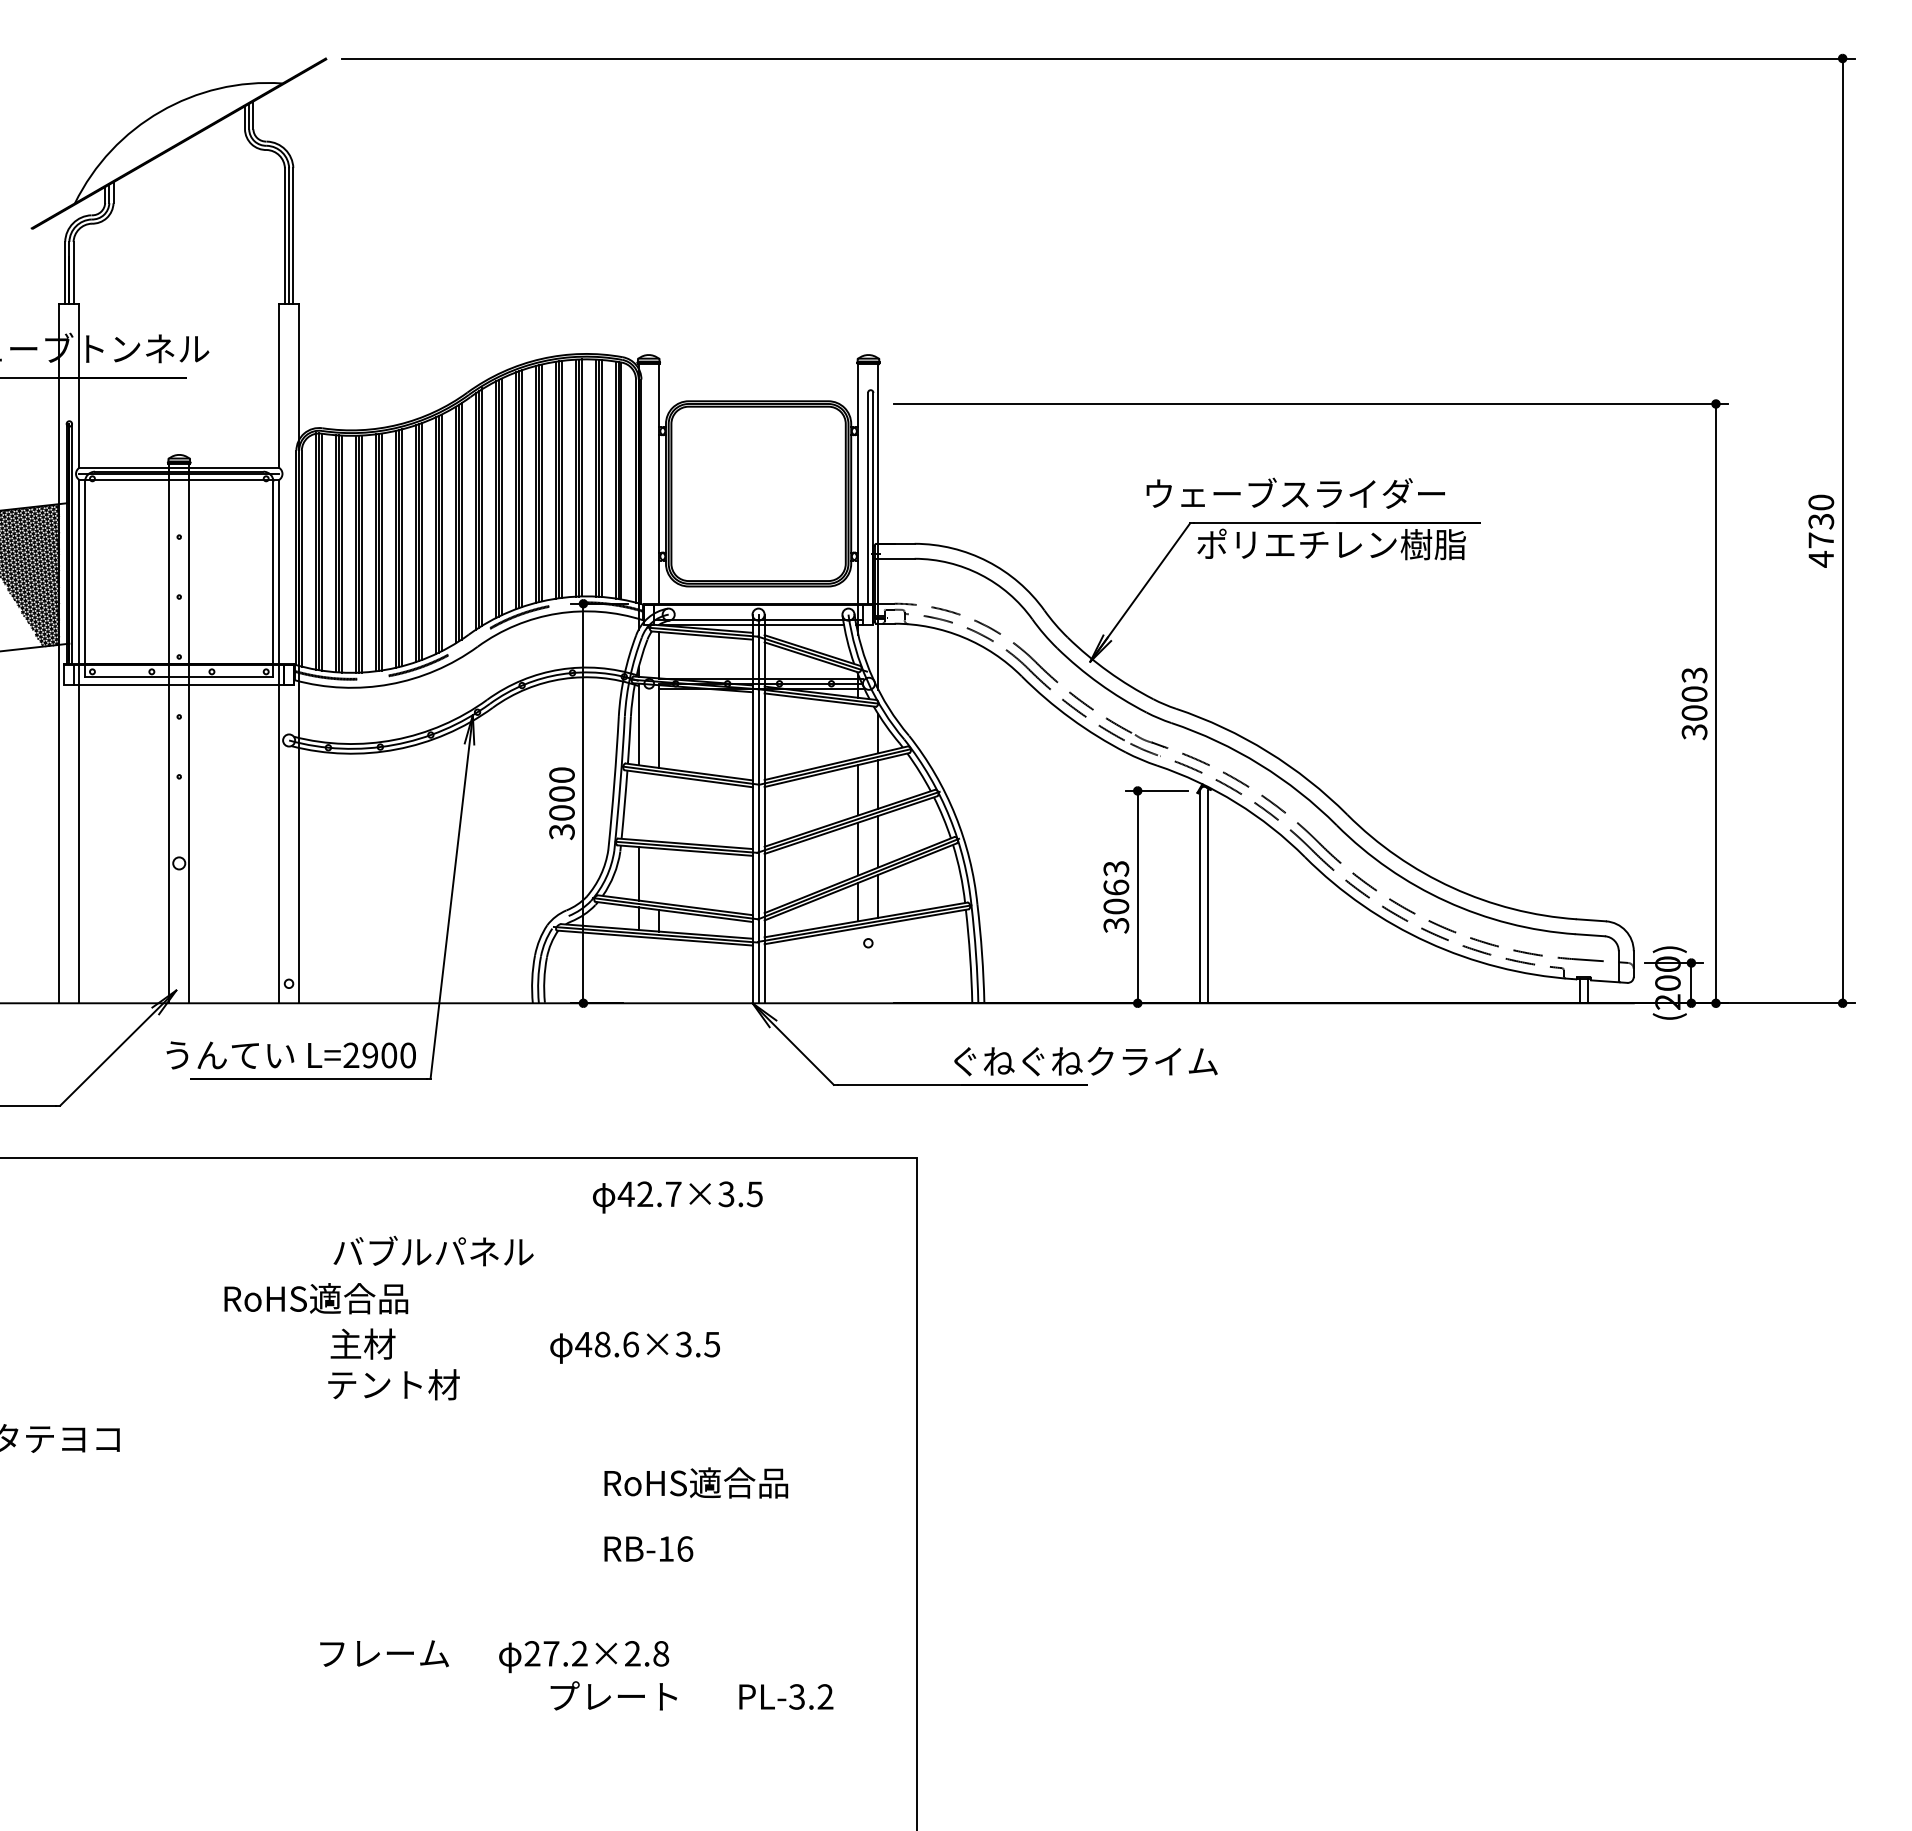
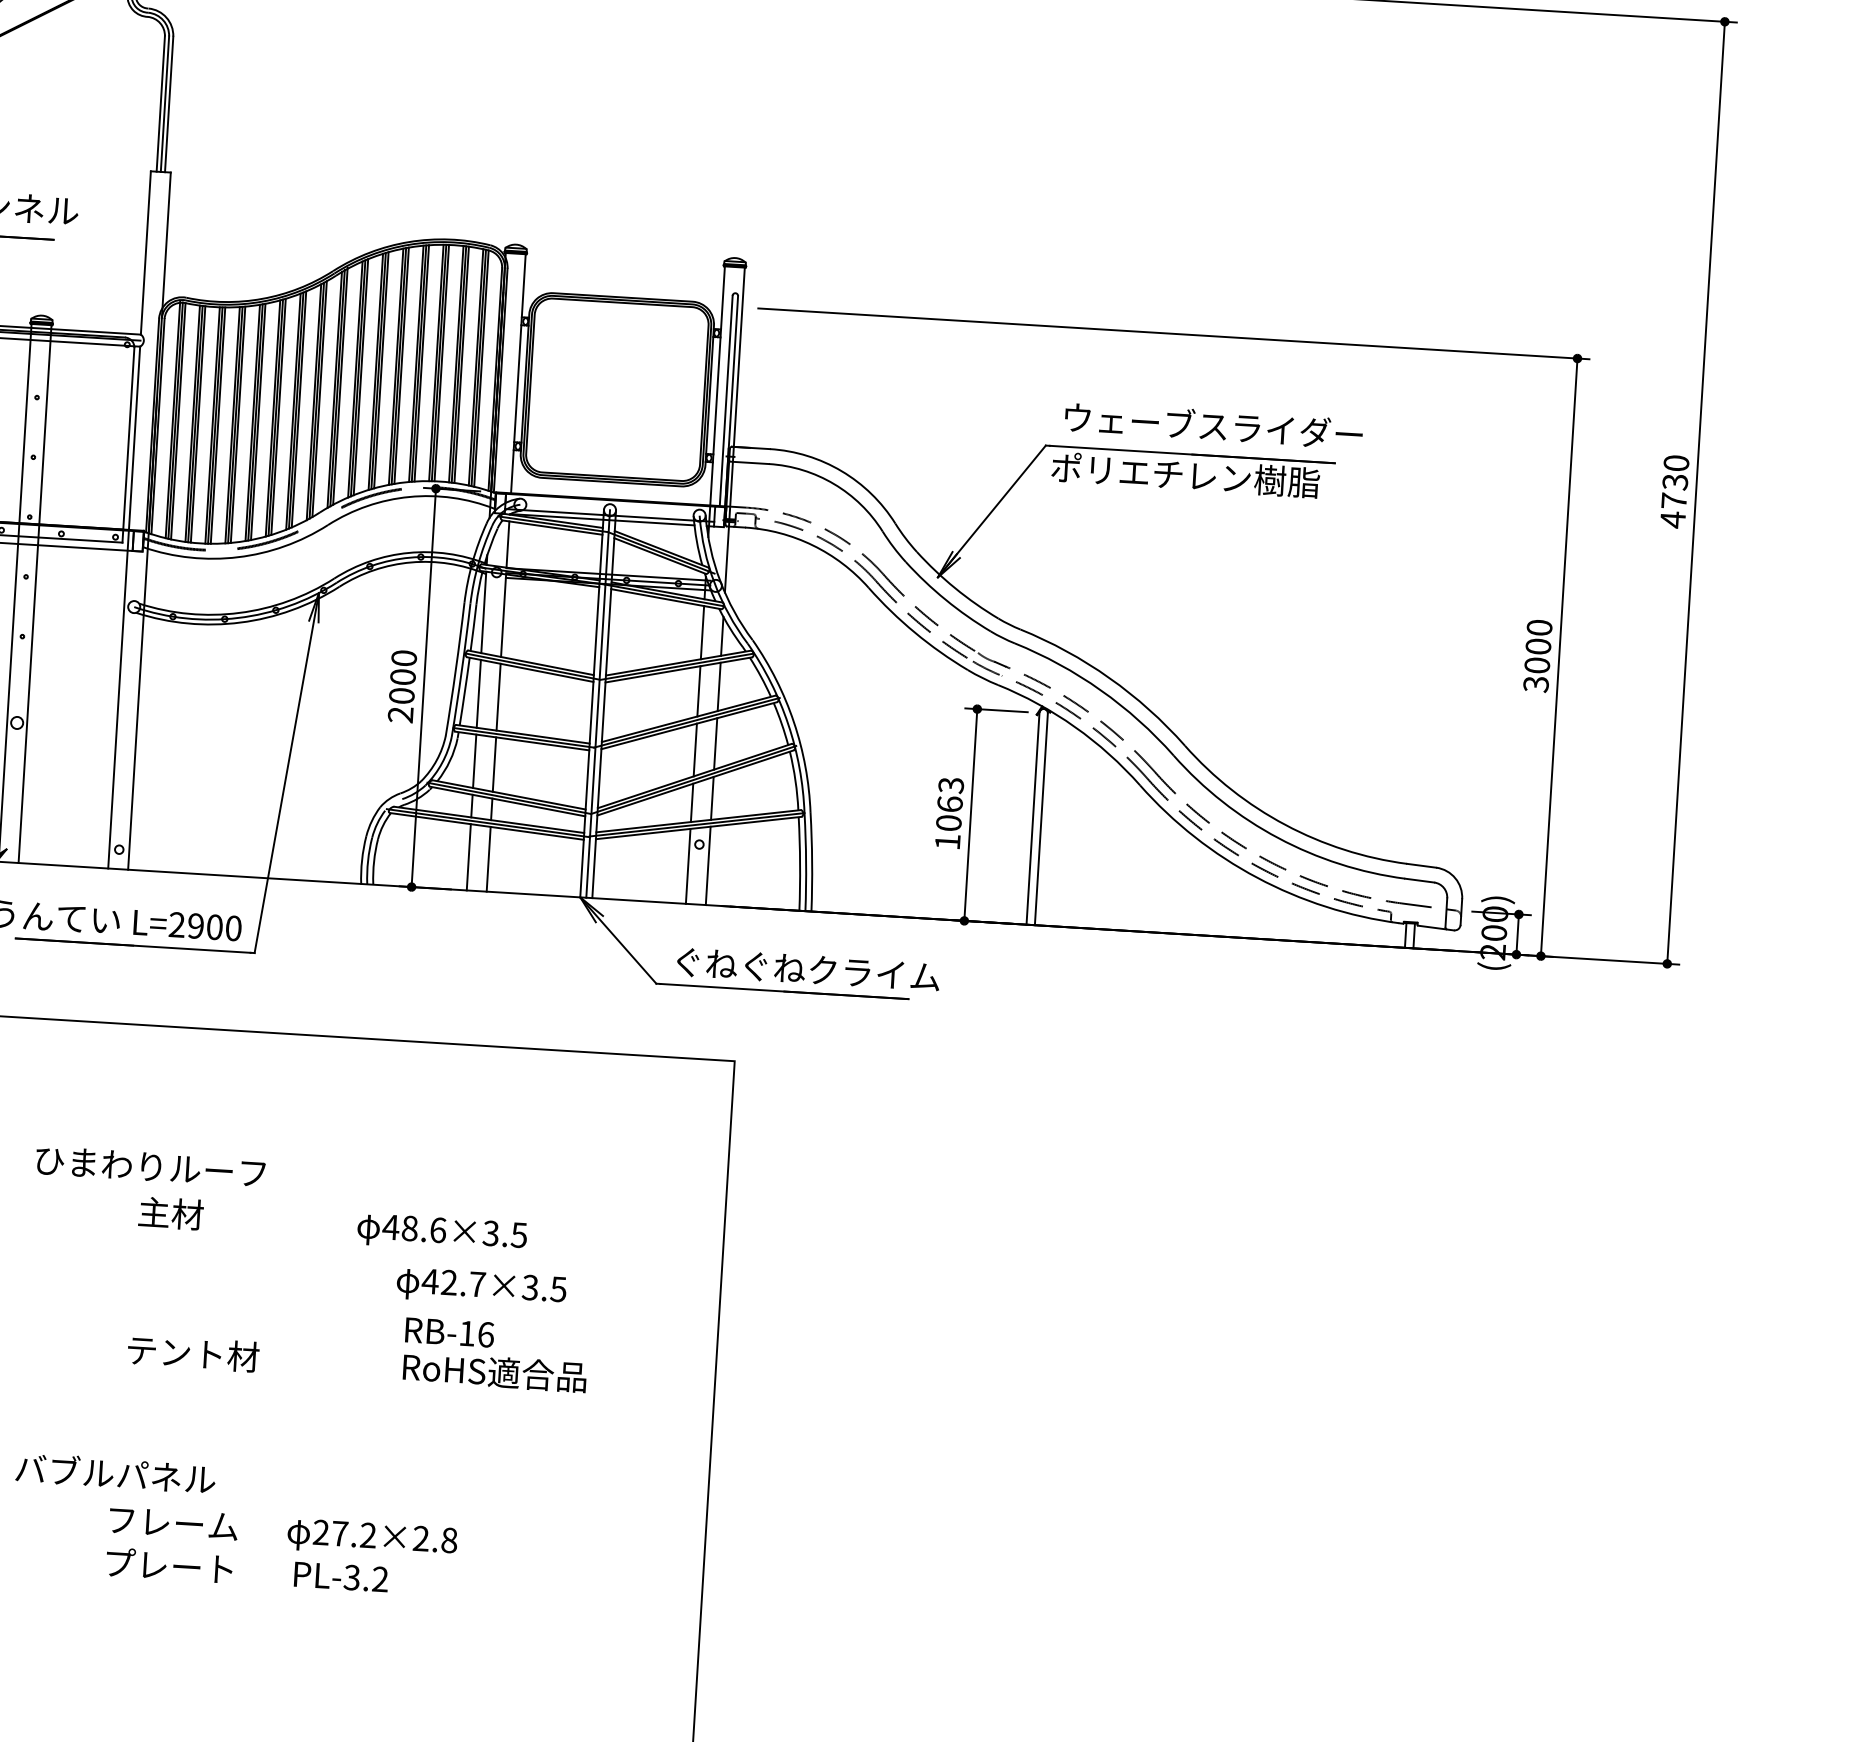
text: (1295, 492) -> (1213, 424), moved
text: (1694, 675) -> (1539, 627), 3003 -> 3000
line: (858, 731) -> (702, 632), added
line: (638, 806) -> (478, 694), added
line: (658, 807) -> (498, 696), added
text: (561, 832) -> (400, 715), 3000 -> 2000
line: (658, 875) -> (494, 764), added
text: (1116, 925) -> (947, 842), 3063 -> 1063
line: (878, 963) -> (708, 865), added
line: (858, 965) -> (688, 866), added
line: (638, 969) -> (468, 856), added
line: (658, 970) -> (488, 858), added
text: (1085, 1061) -> (808, 969), moved
text: (677, 1197) -> (481, 1287), moved
text: (433, 1250) -> (115, 1472), moved
text: (339, 1298) -> (150, 1166), RoHS適合品 -> ひまわりルーフ
text: (393, 1384) -> (193, 1353), moved
text: (648, 1548) -> (449, 1331), moved
text: (691, 1695) -> (246, 1569), moved

